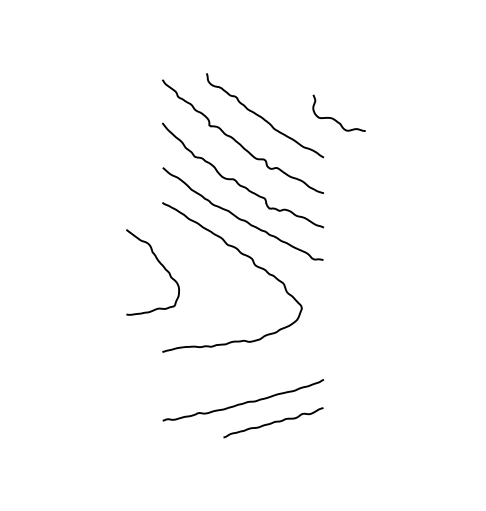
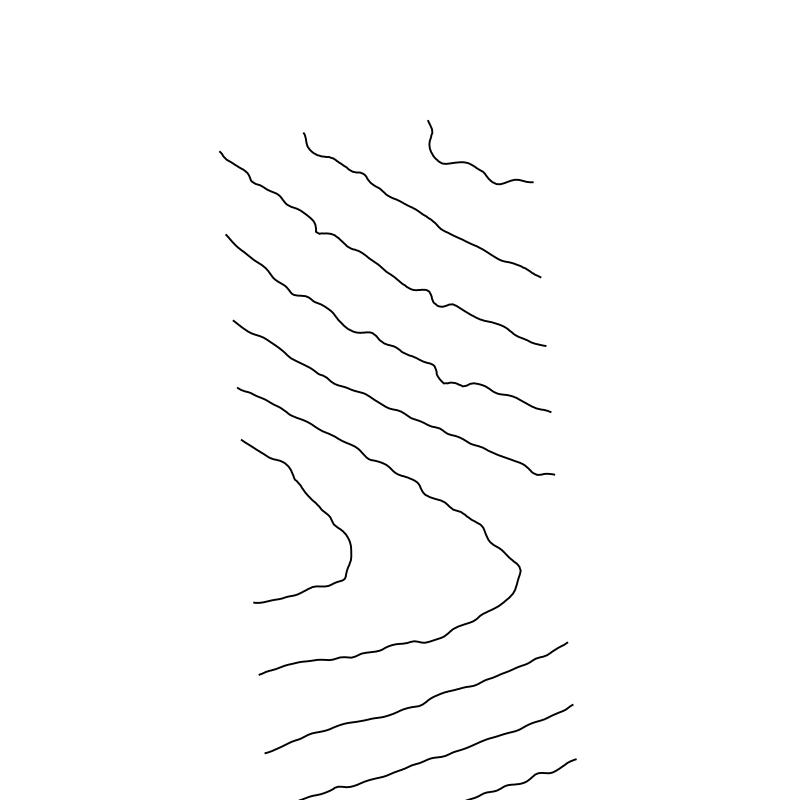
curve: (334, 118) -> (471, 162), moved
curve: (160, 264) -> (311, 501), moved
curve: (242, 373) -> (415, 704), added

